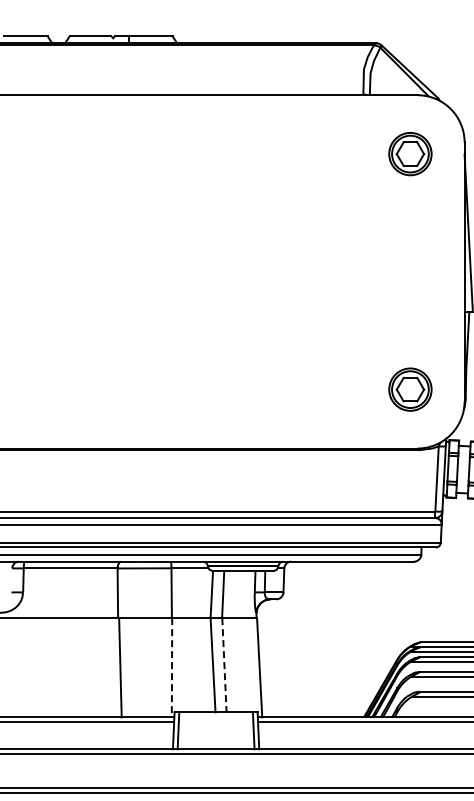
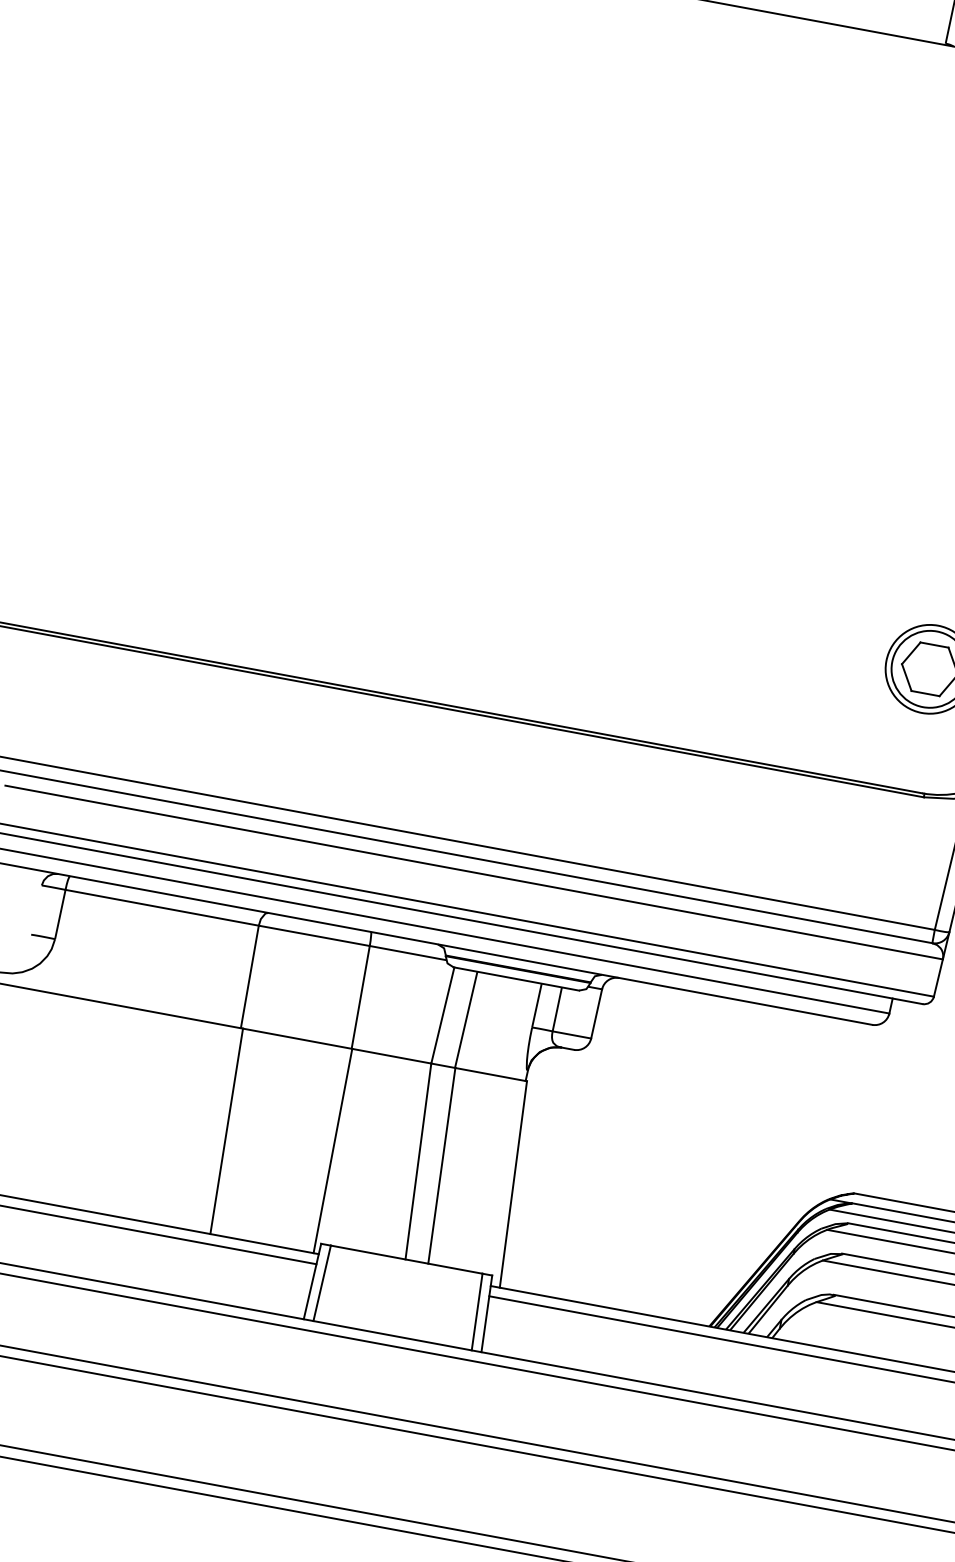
line: (224, 665) -> (441, 1166), dashed -> solid
line: (172, 667) -> (334, 1150), dashed -> solid

